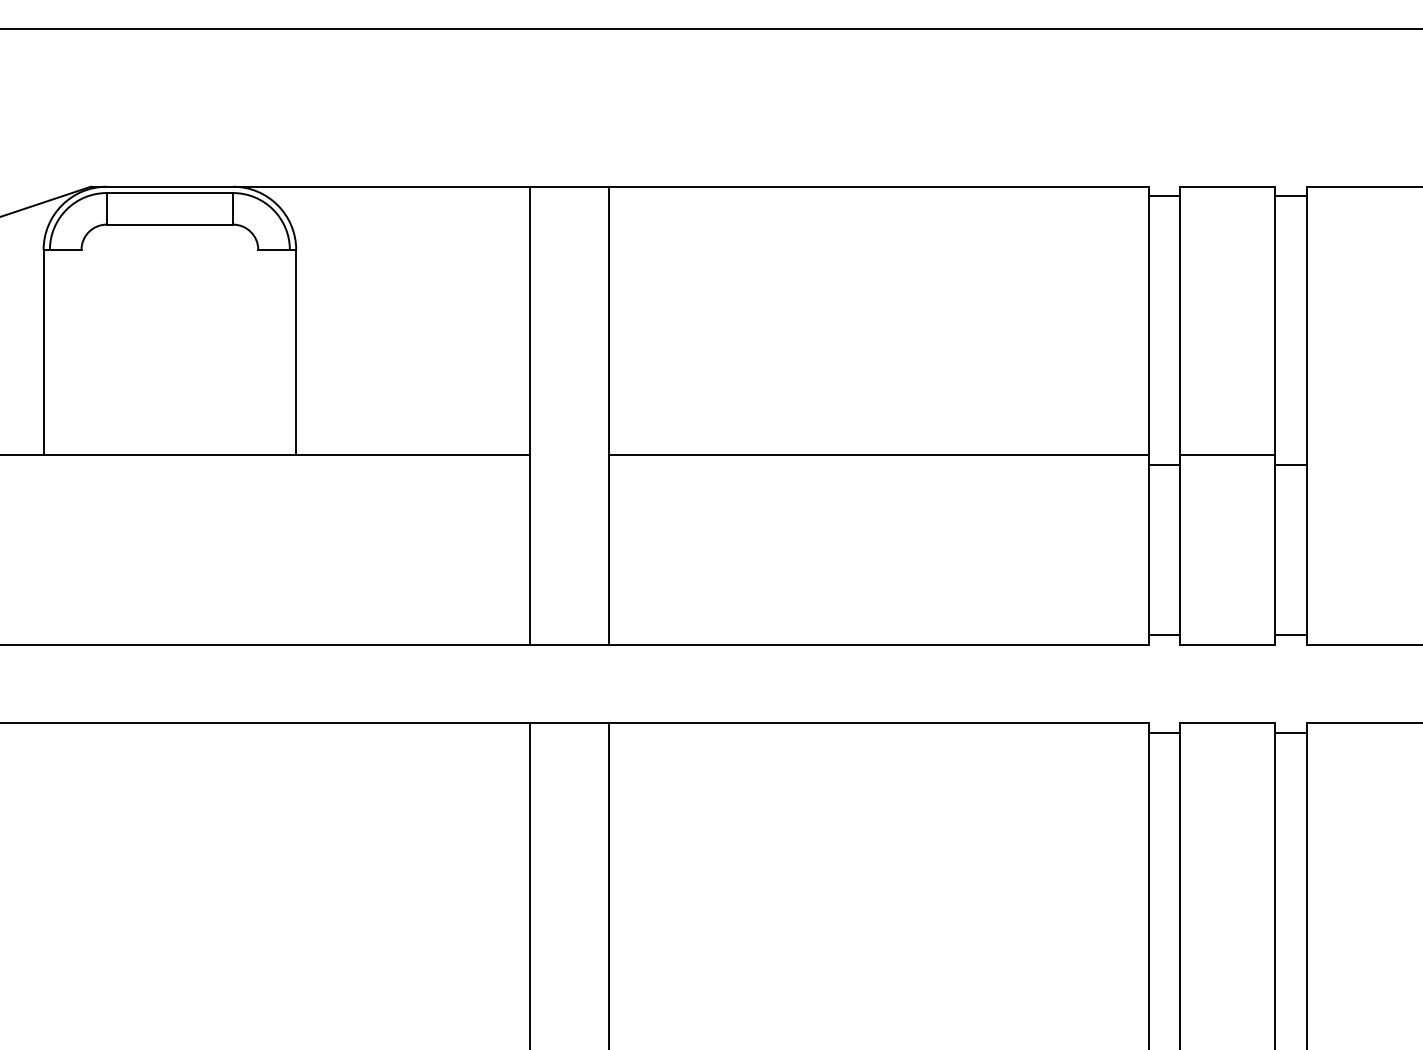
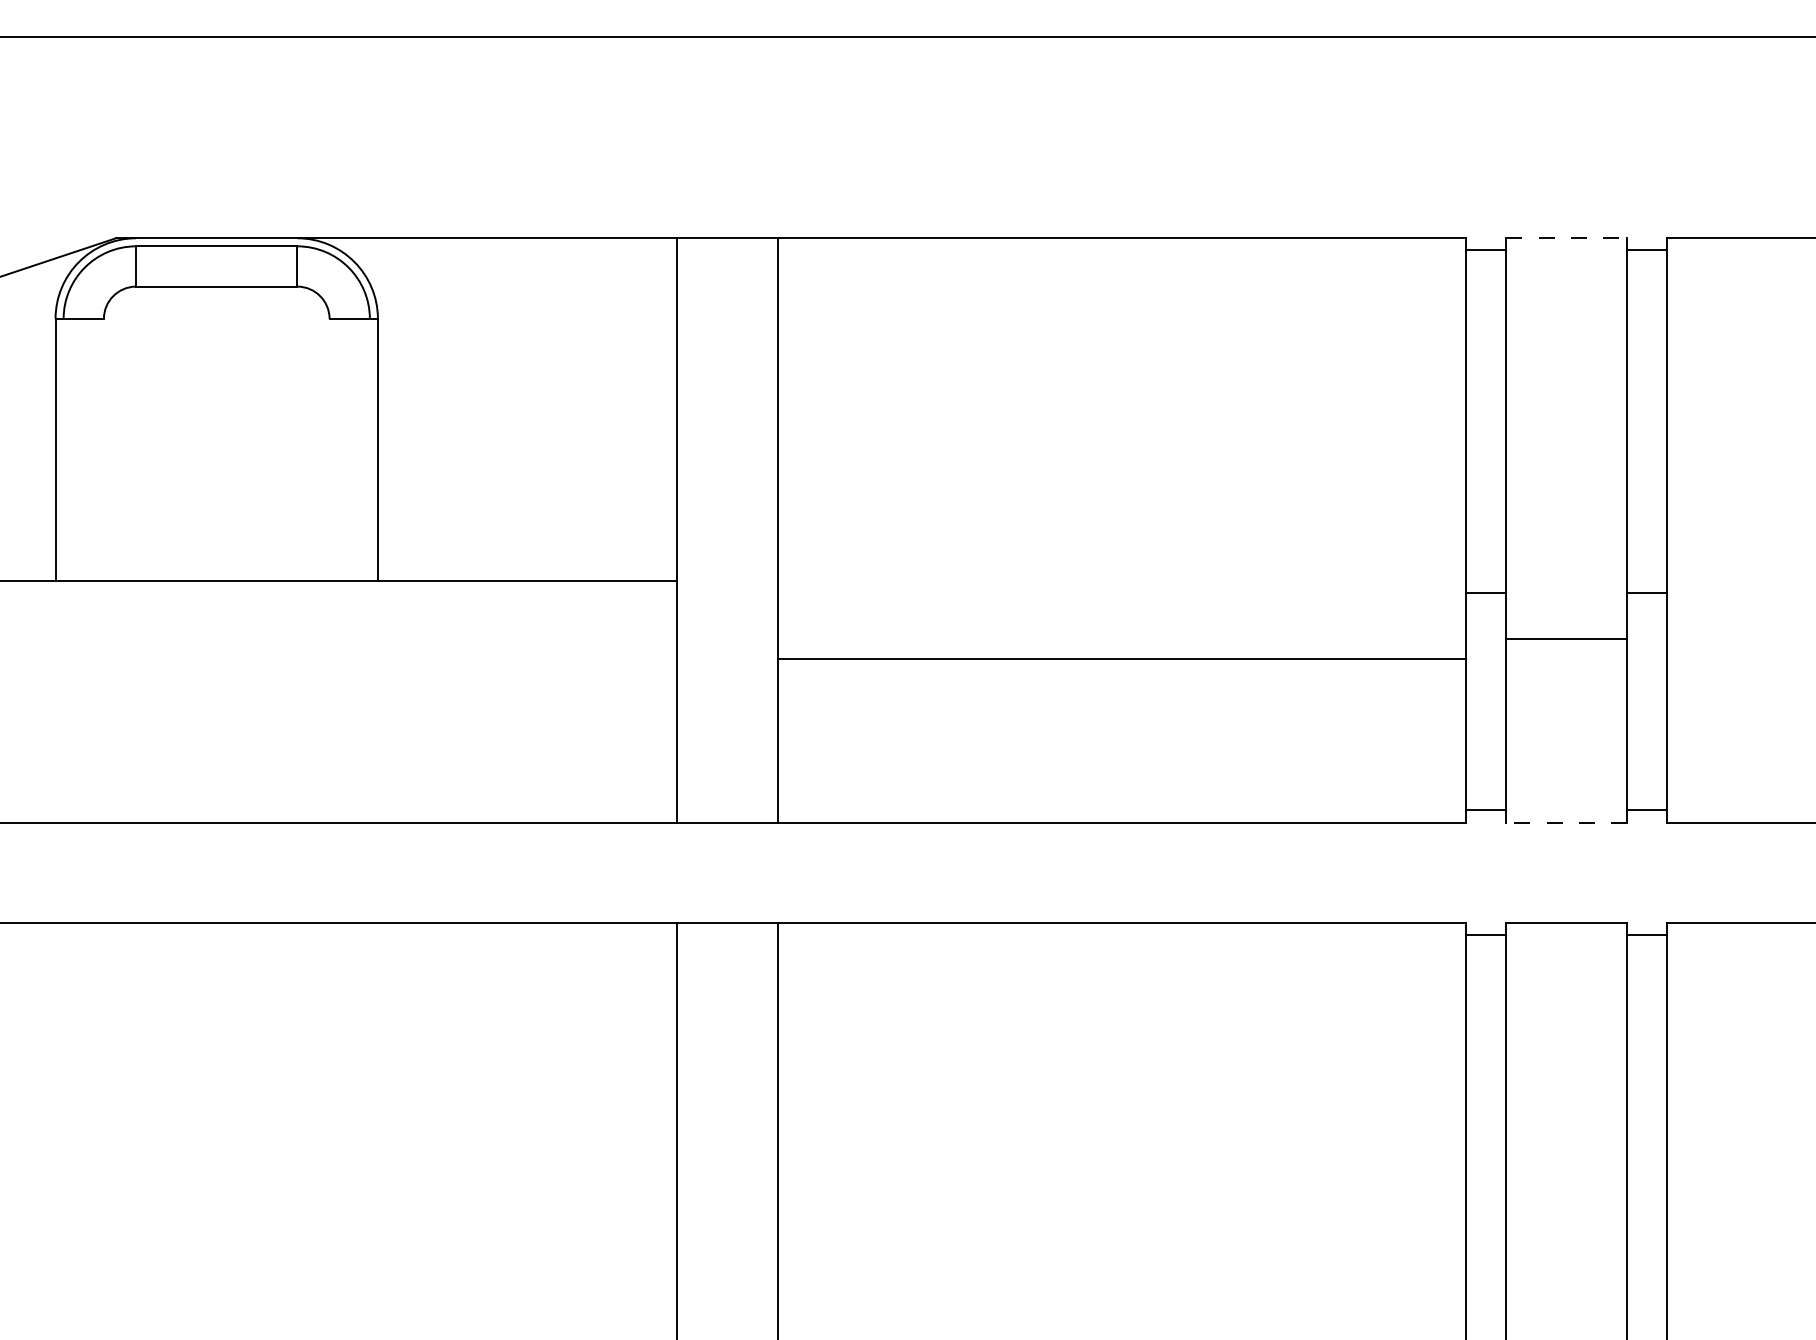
line: (1228, 186) -> (1567, 238), solid -> dashed
line: (878, 454) -> (1121, 658), moved
line: (1227, 454) -> (1566, 638), moved
line: (1227, 644) -> (1566, 822), solid -> dashed

